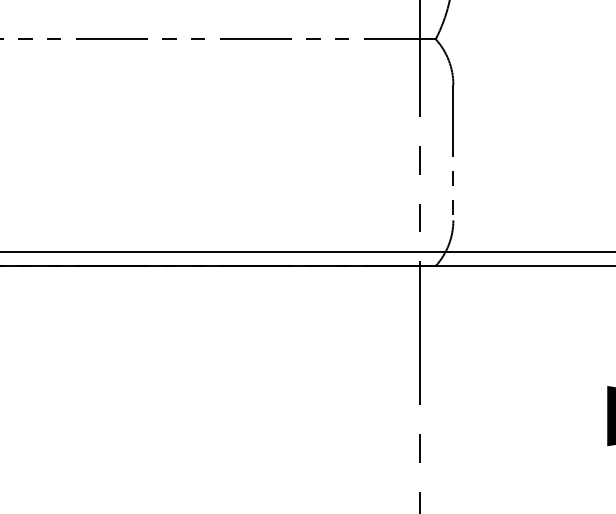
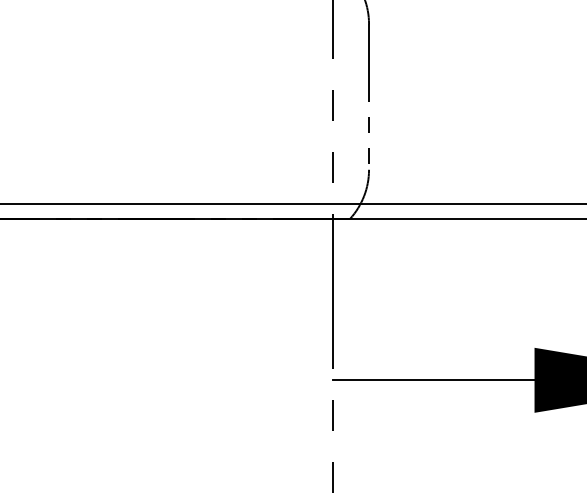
line: (513, 416) -> (433, 380), added

